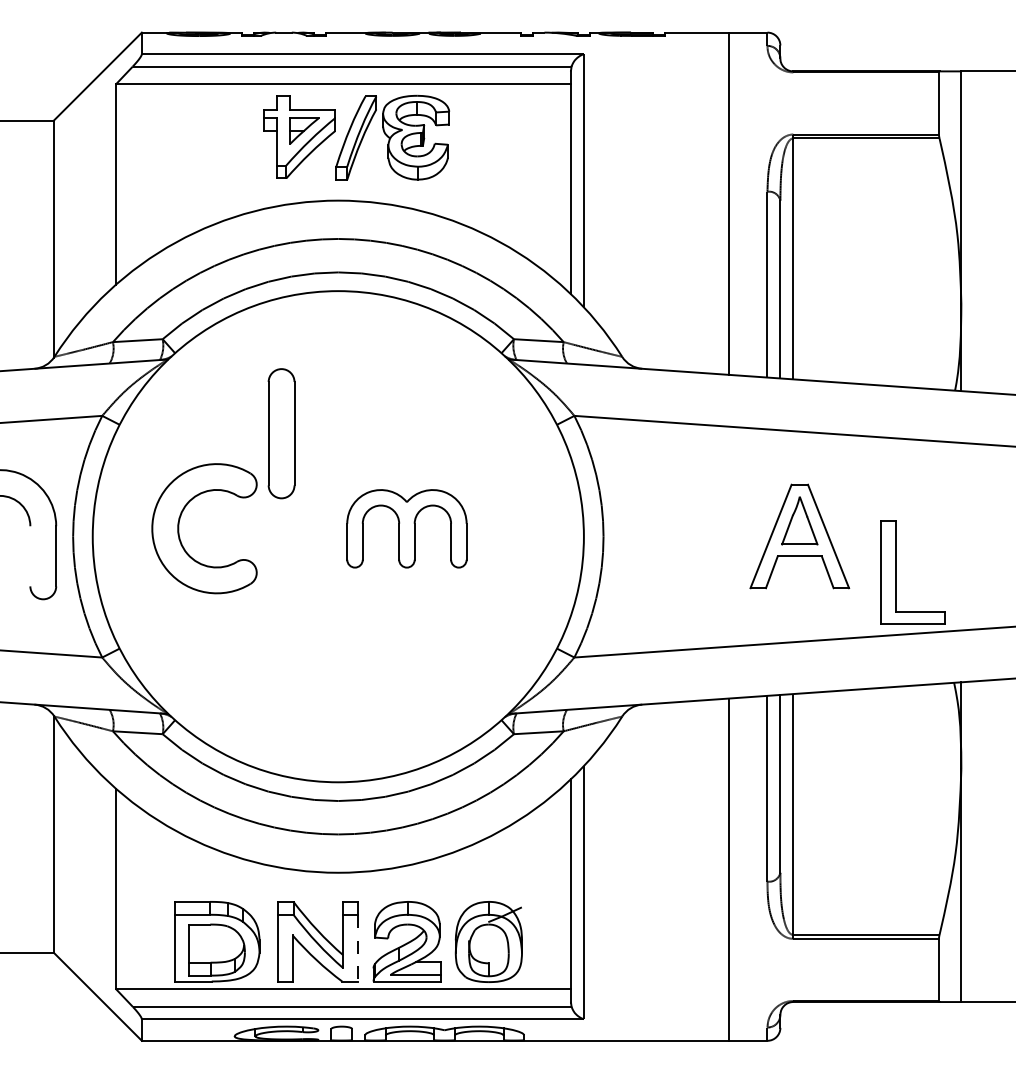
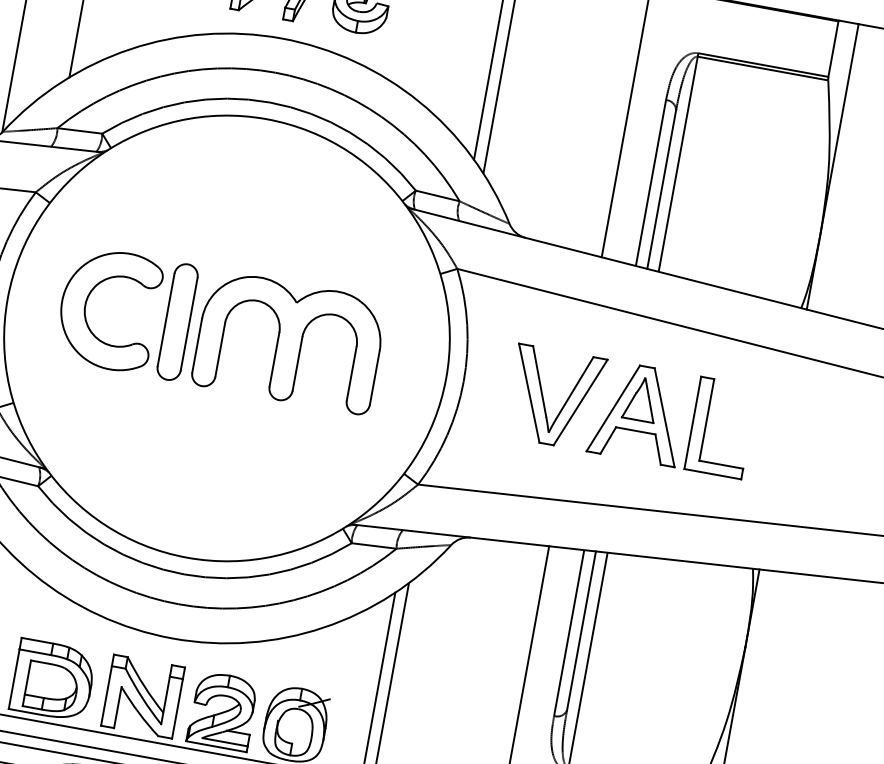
part: (281, 433) -> (177, 321), moved
part: (406, 528) -> (289, 342), size x1.67
part: (694, 541) -> (544, 400), added
part: (896, 572) -> (706, 425), moved
line: (357, 948) -> (177, 709), dashed -> solid

